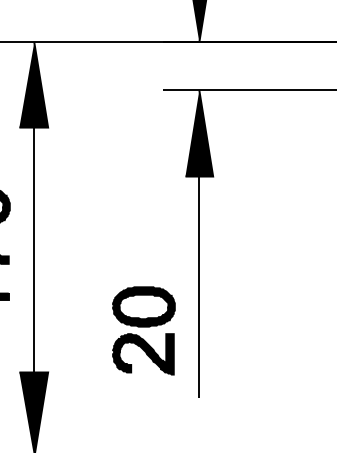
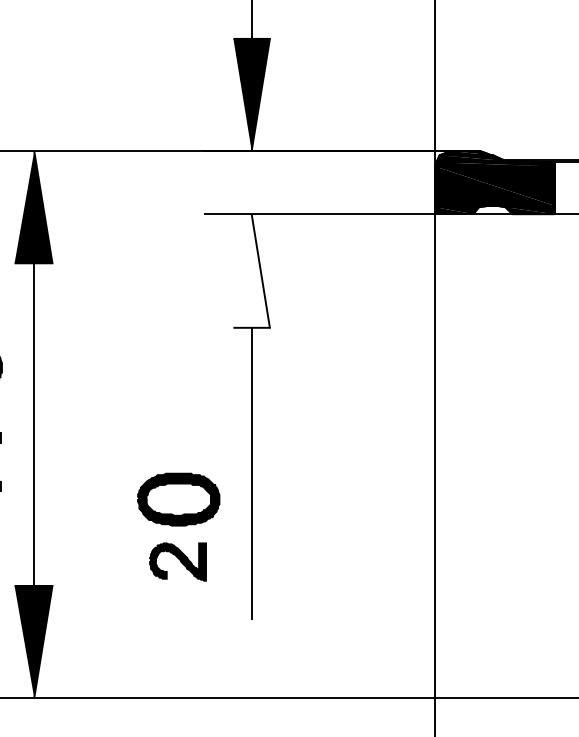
fill: (199, 133) -> (251, 270), removed
part: (143, 353) -> (177, 561), size x0.7

